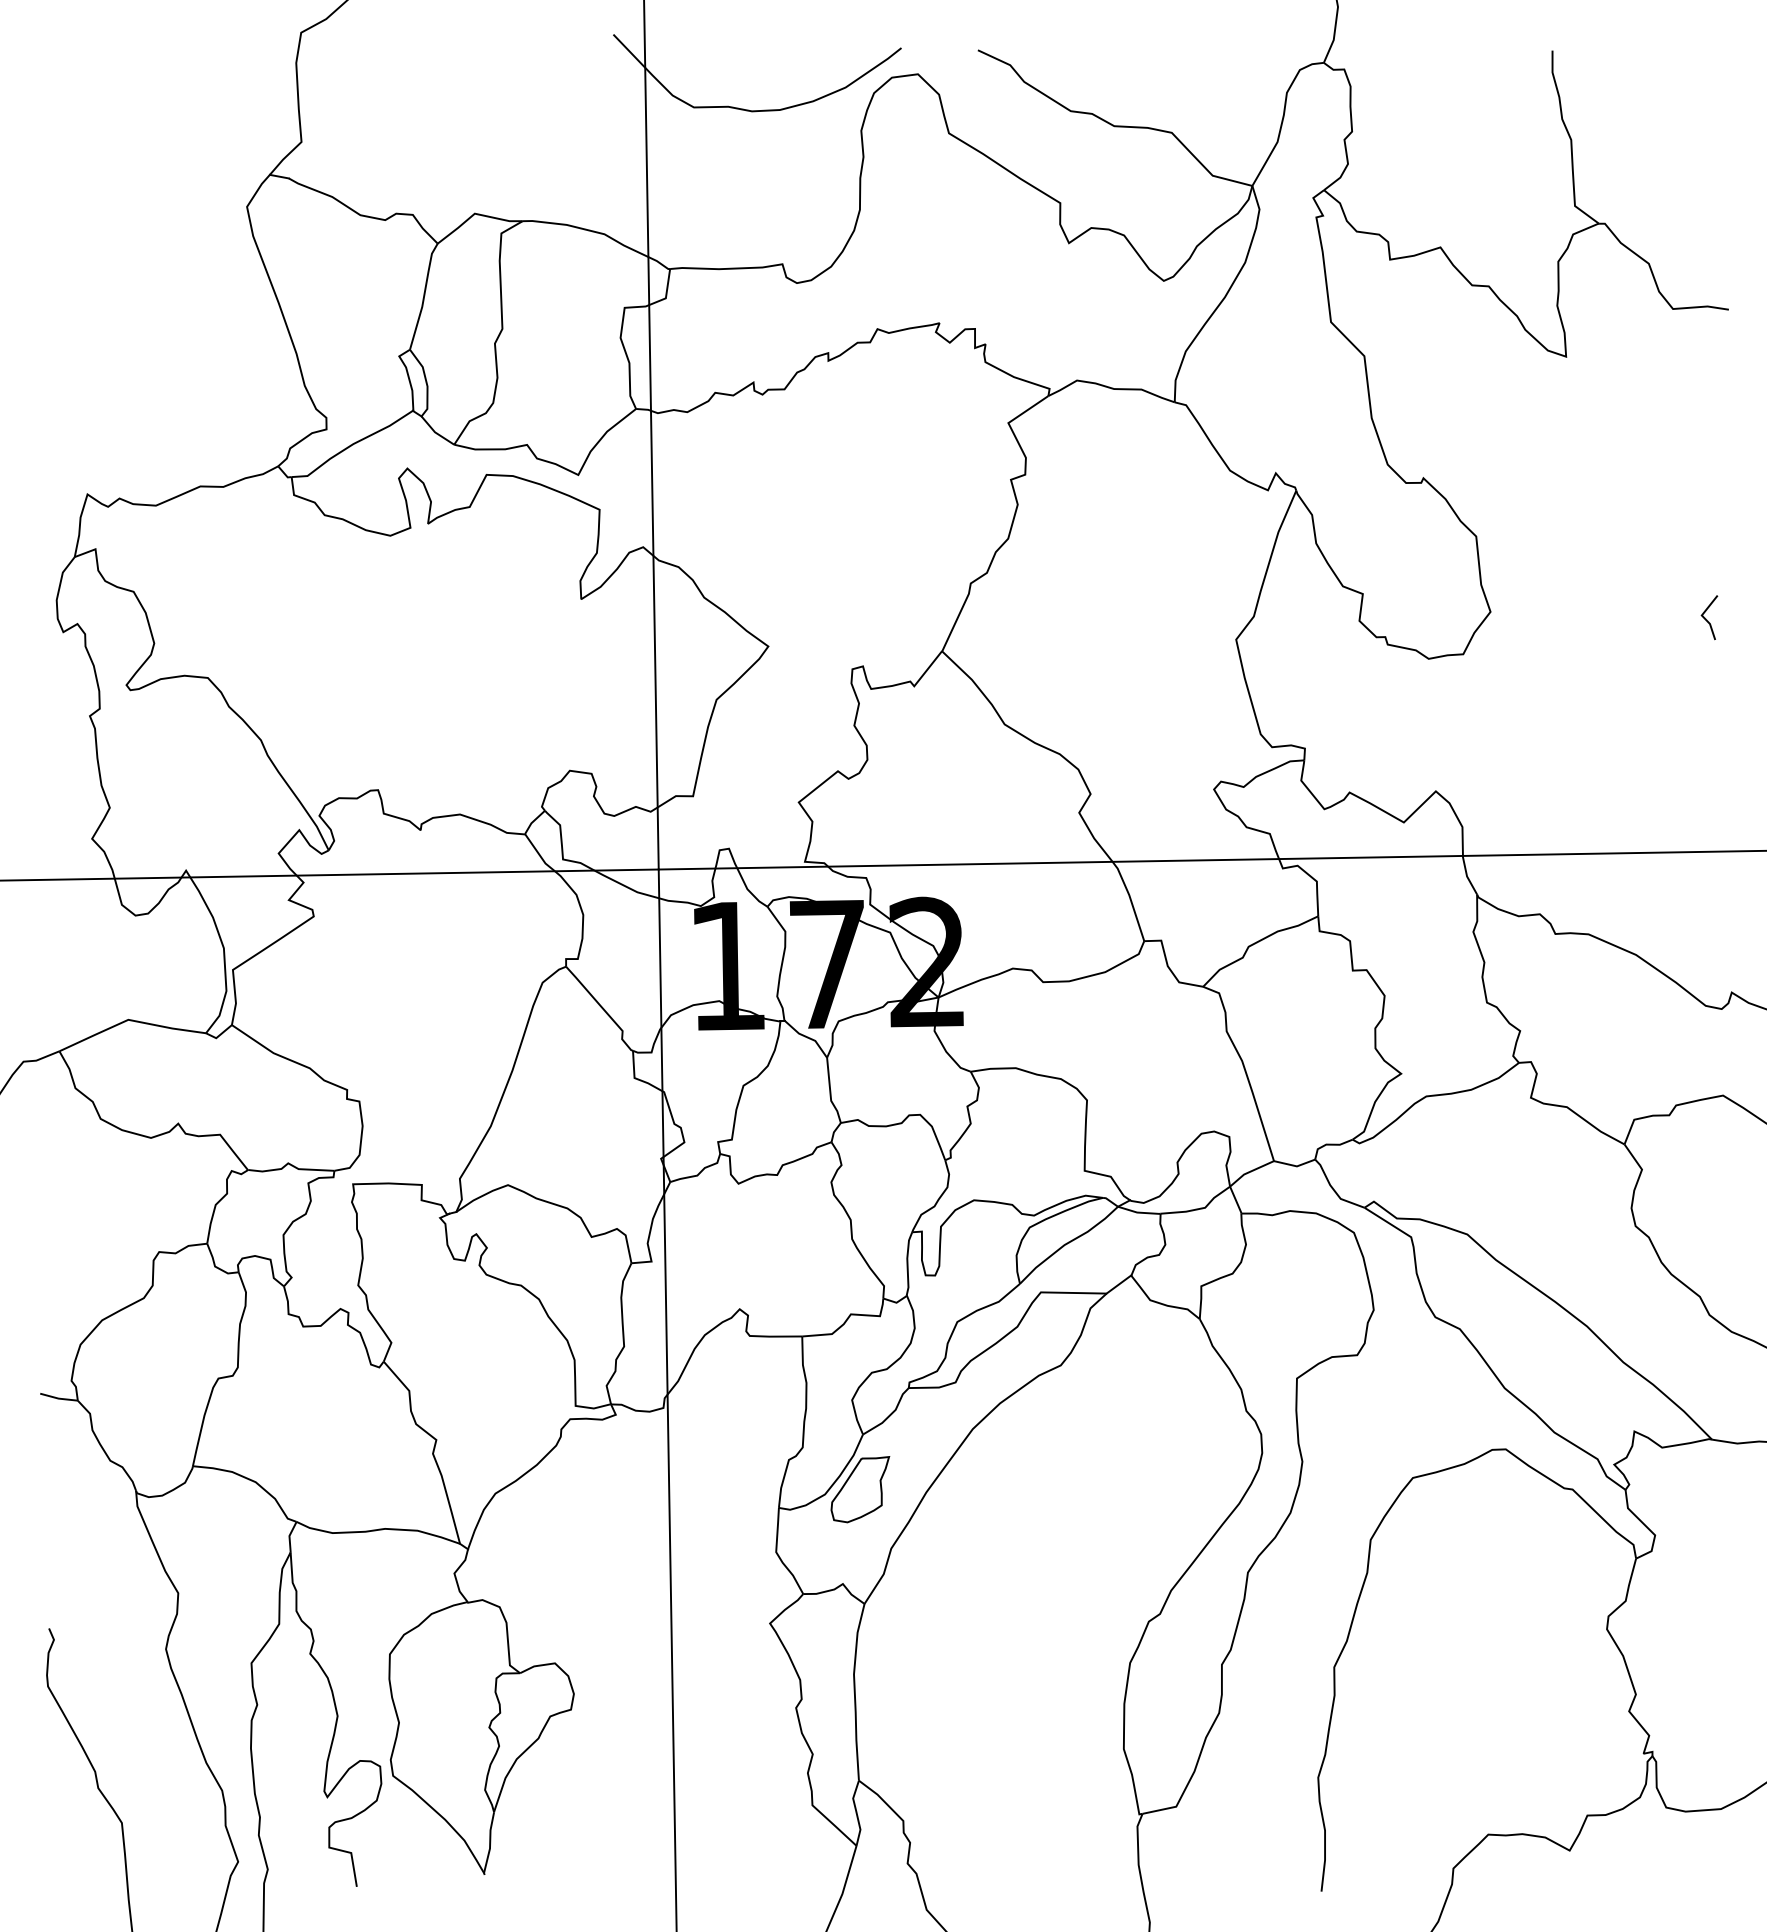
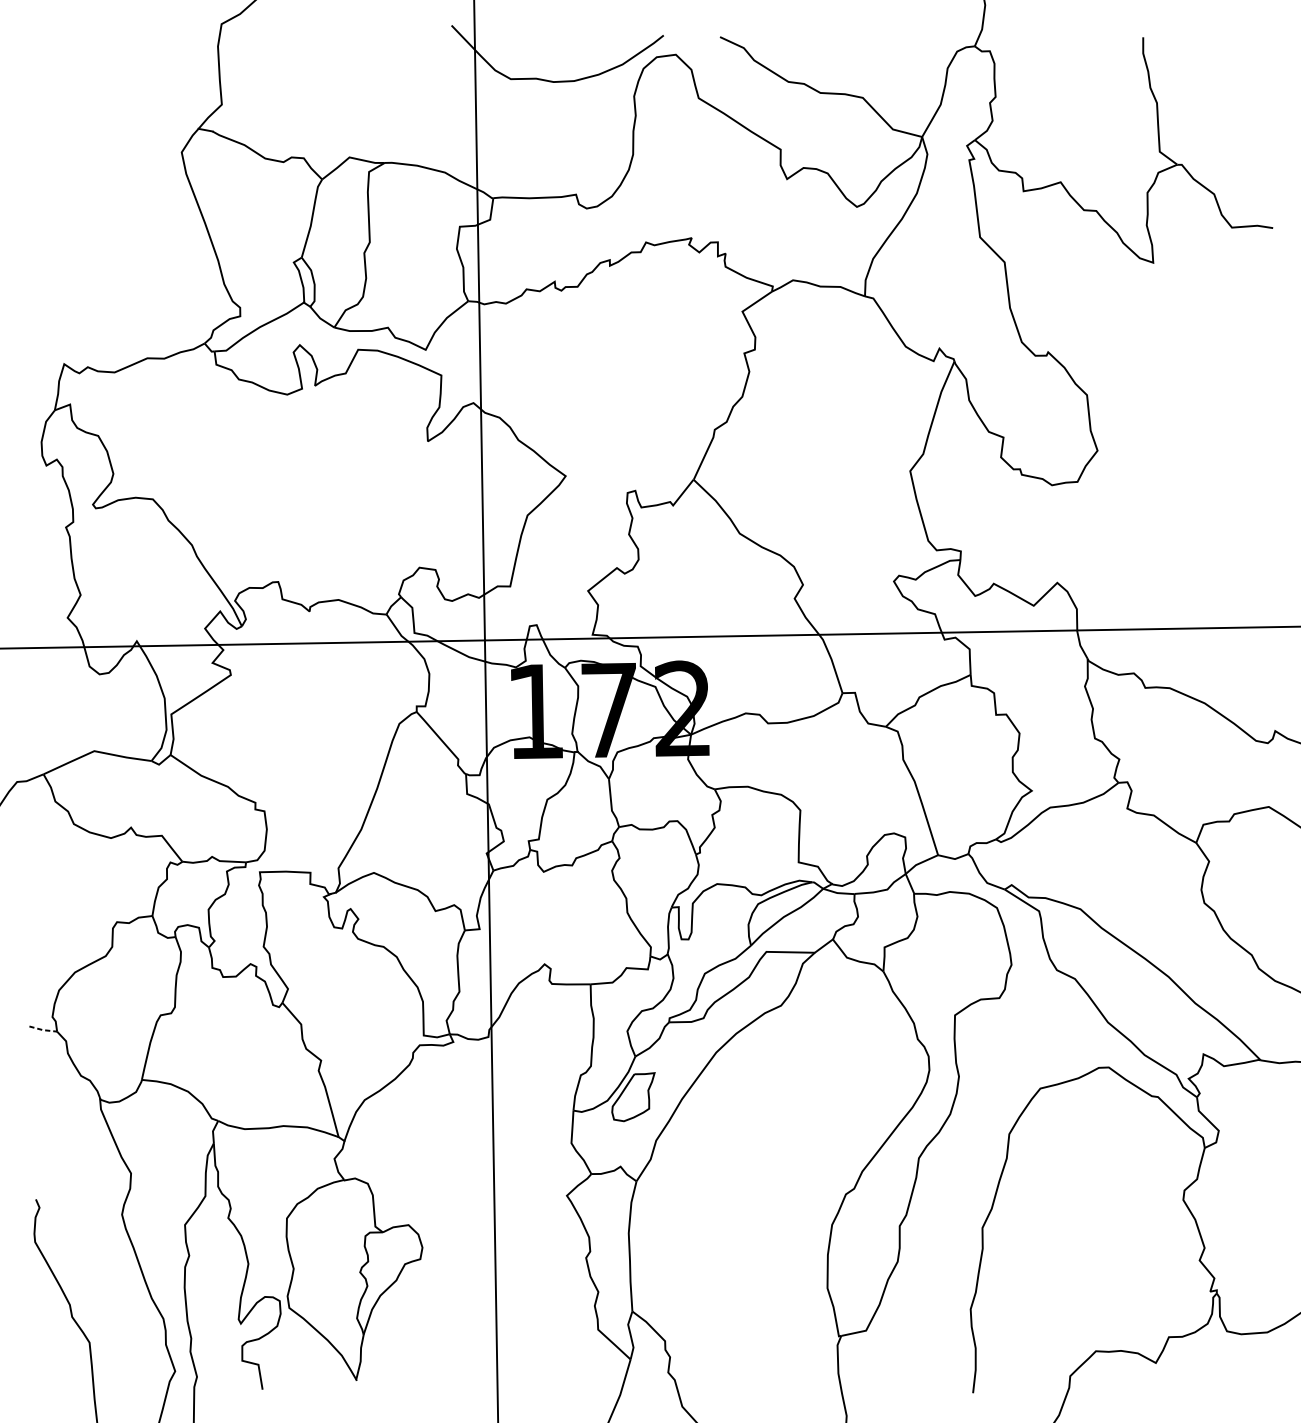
line: (1707, 619) -> (1257, 456), removed
line: (58, 1398) -> (42, 1030), solid -> dashed

